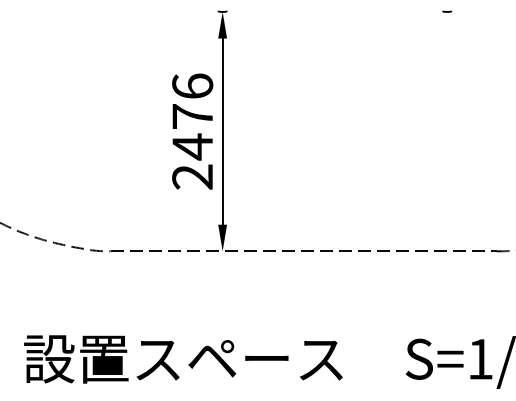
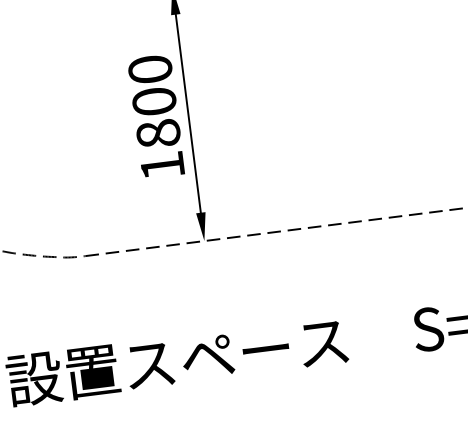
text: (192, 131) -> (156, 117), 2476 -> 1800

